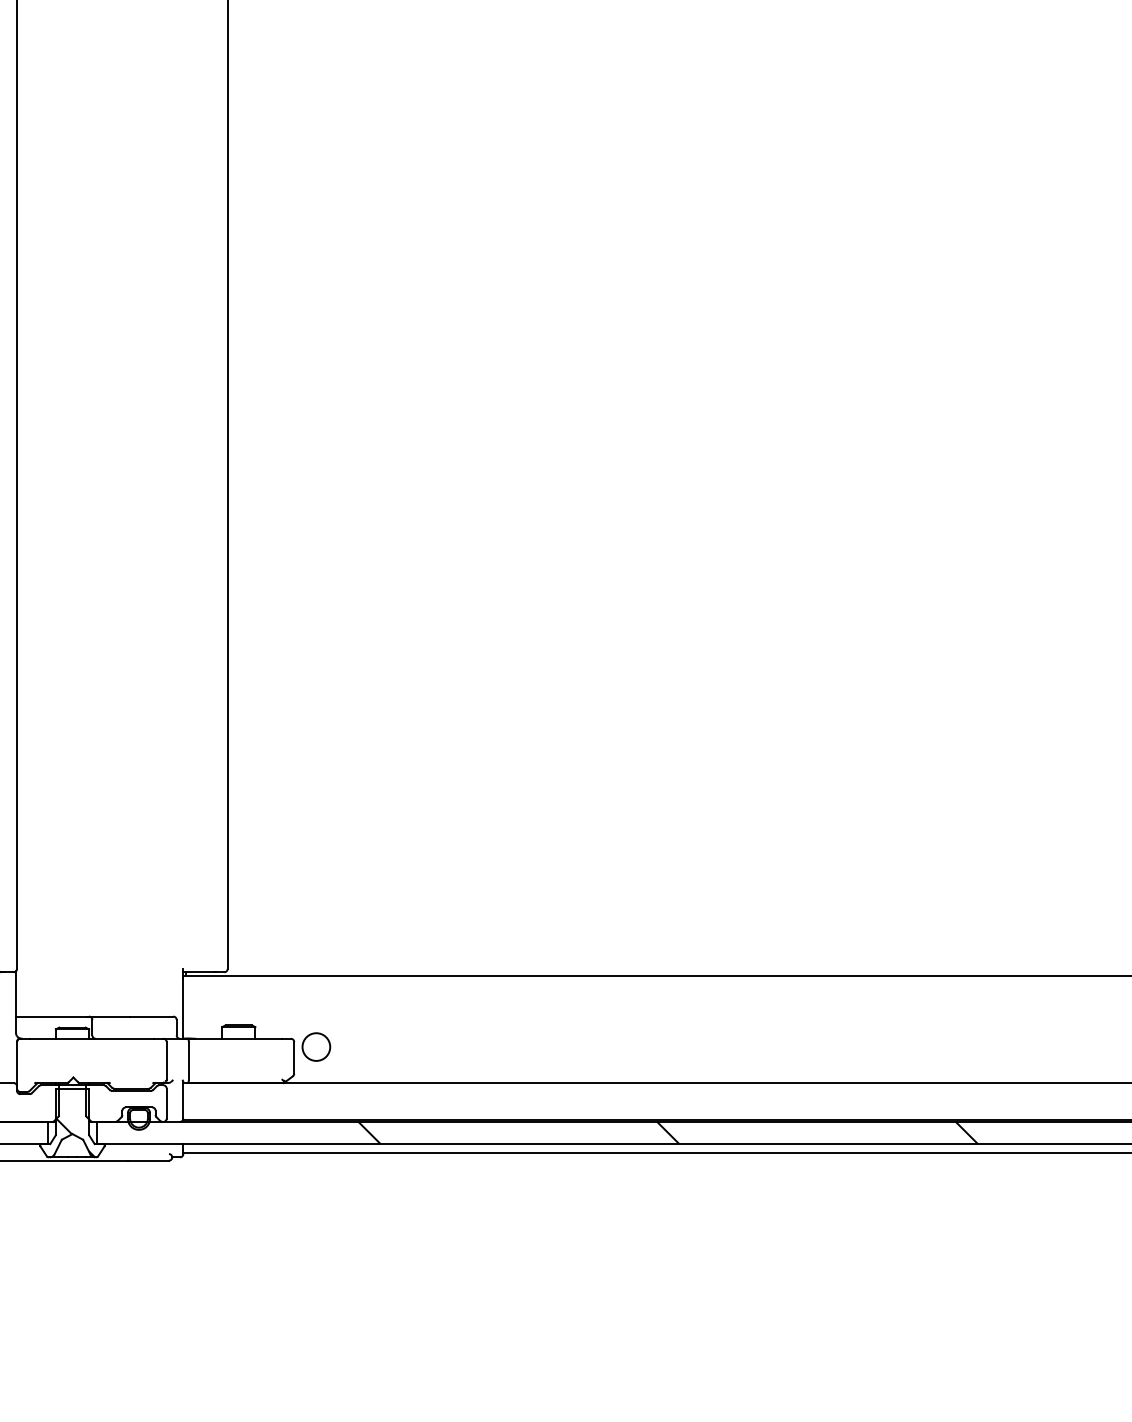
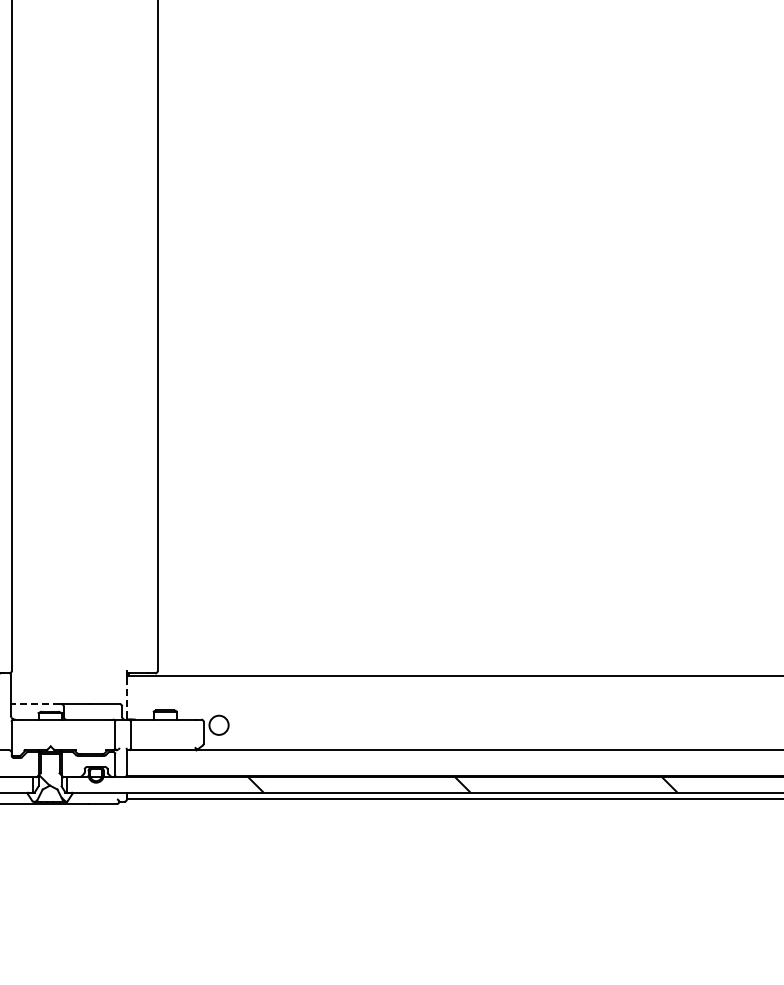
line: (182, 1006) -> (126, 697), solid -> dashed
line: (51, 1017) -> (35, 704), solid -> dashed

